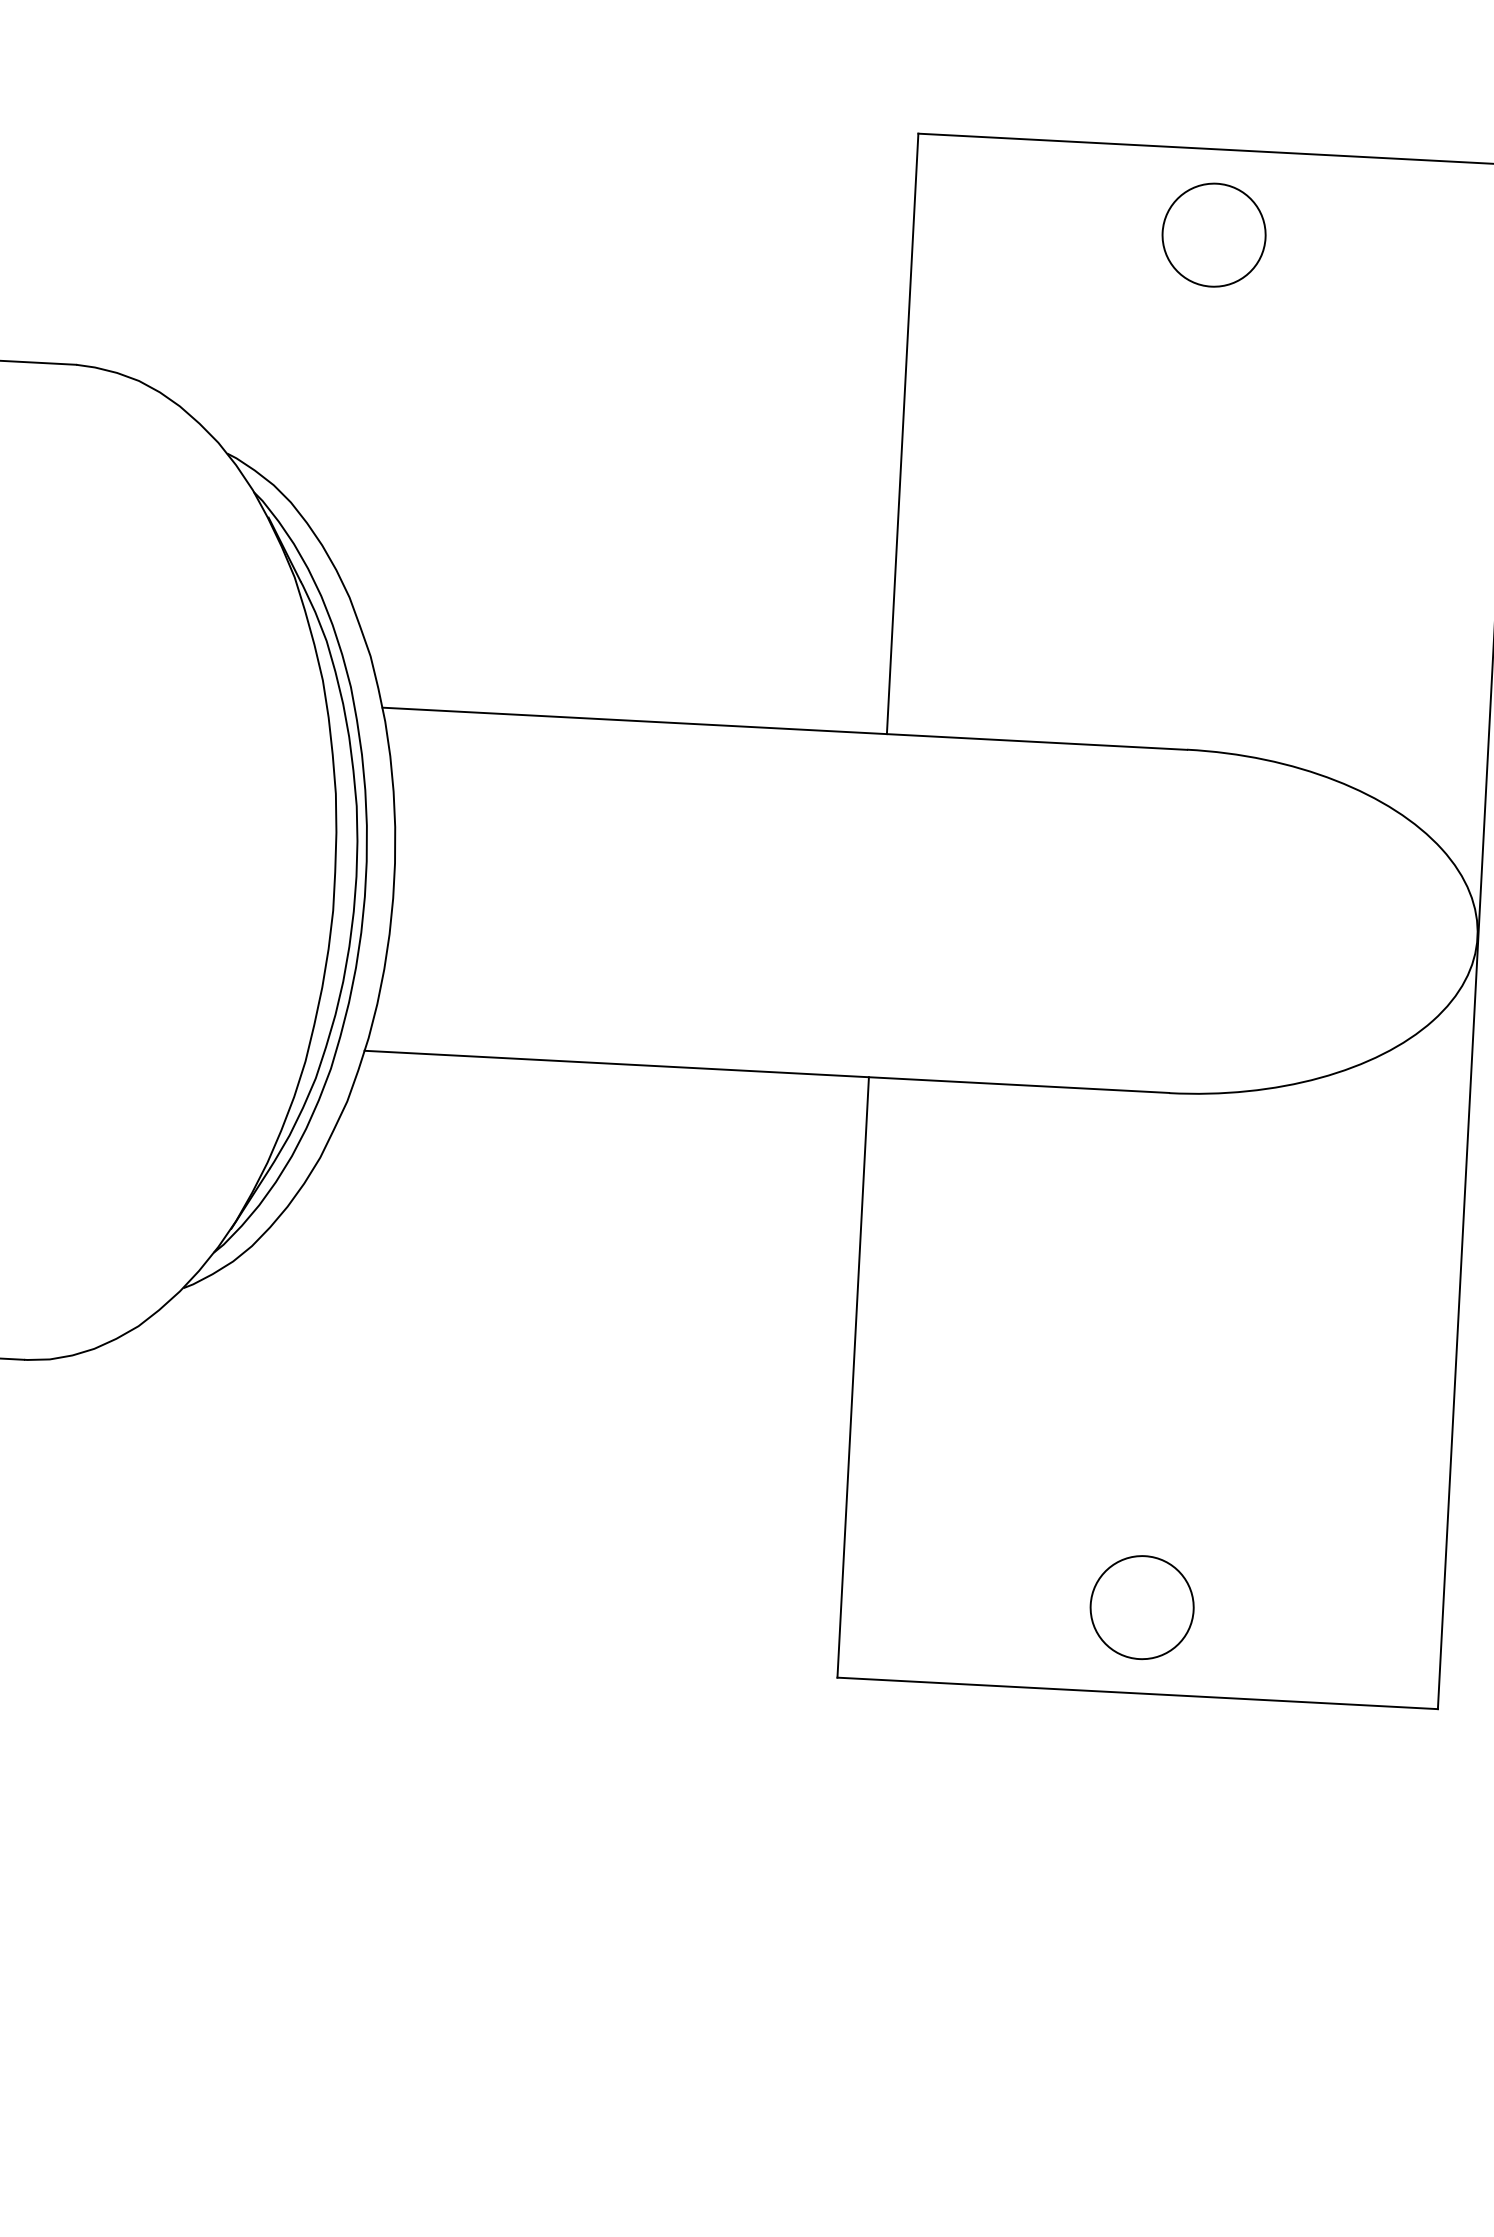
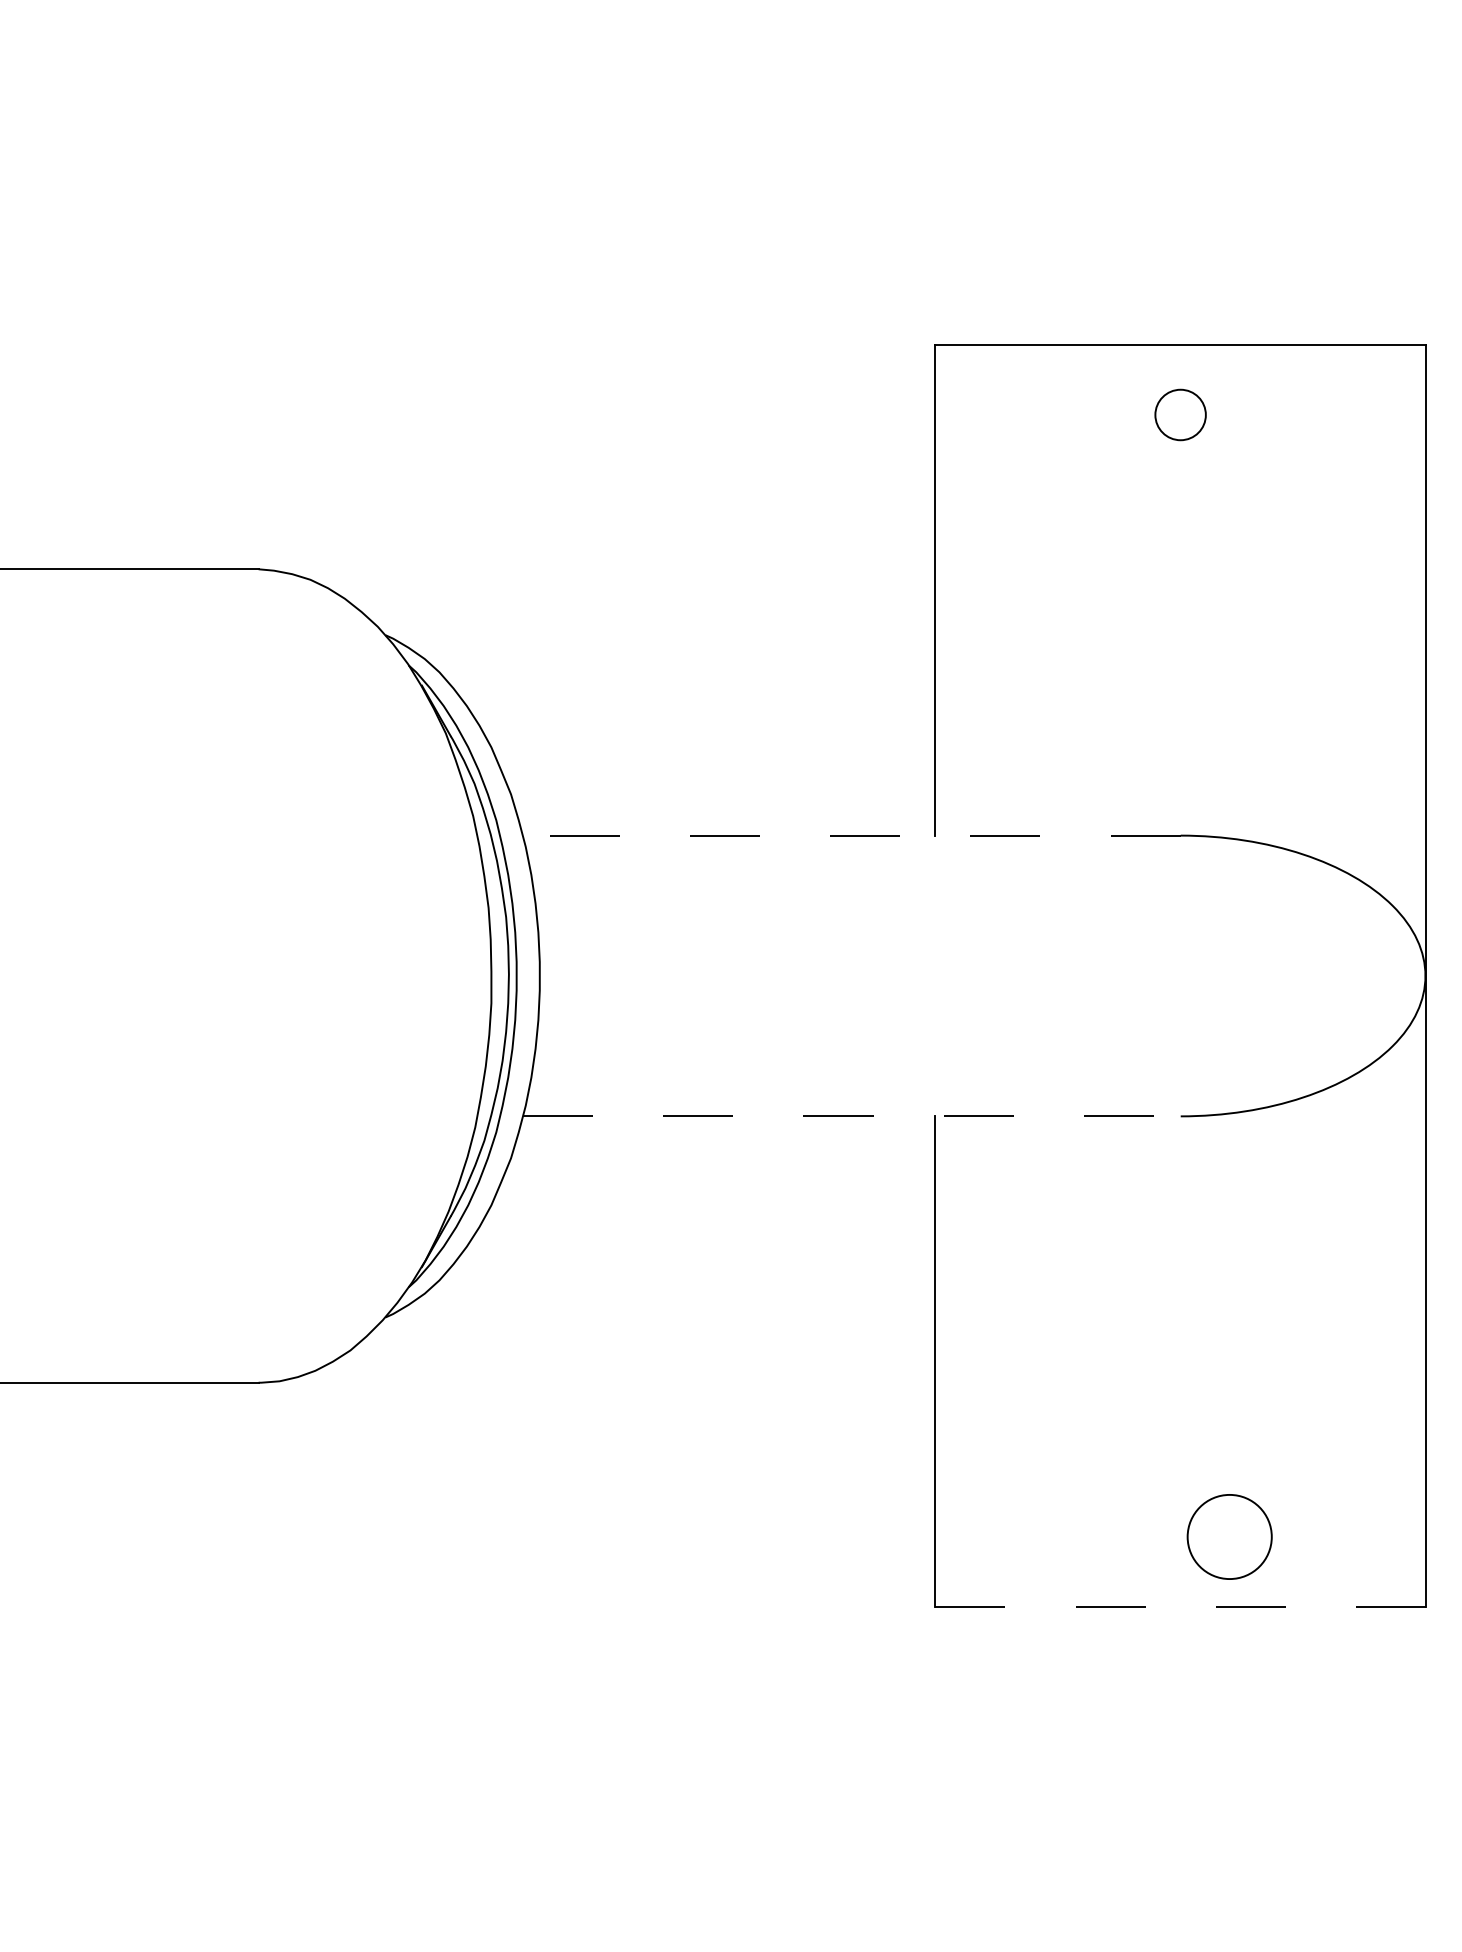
circle: (1213, 234) -> (1180, 414), size x0.6
line: (784, 728) -> (851, 835), solid -> dashed
line: (766, 1072) -> (851, 1116), solid -> dashed
circle: (1141, 1607) -> (1229, 1536), moved
line: (1138, 1693) -> (1181, 1607), solid -> dashed

